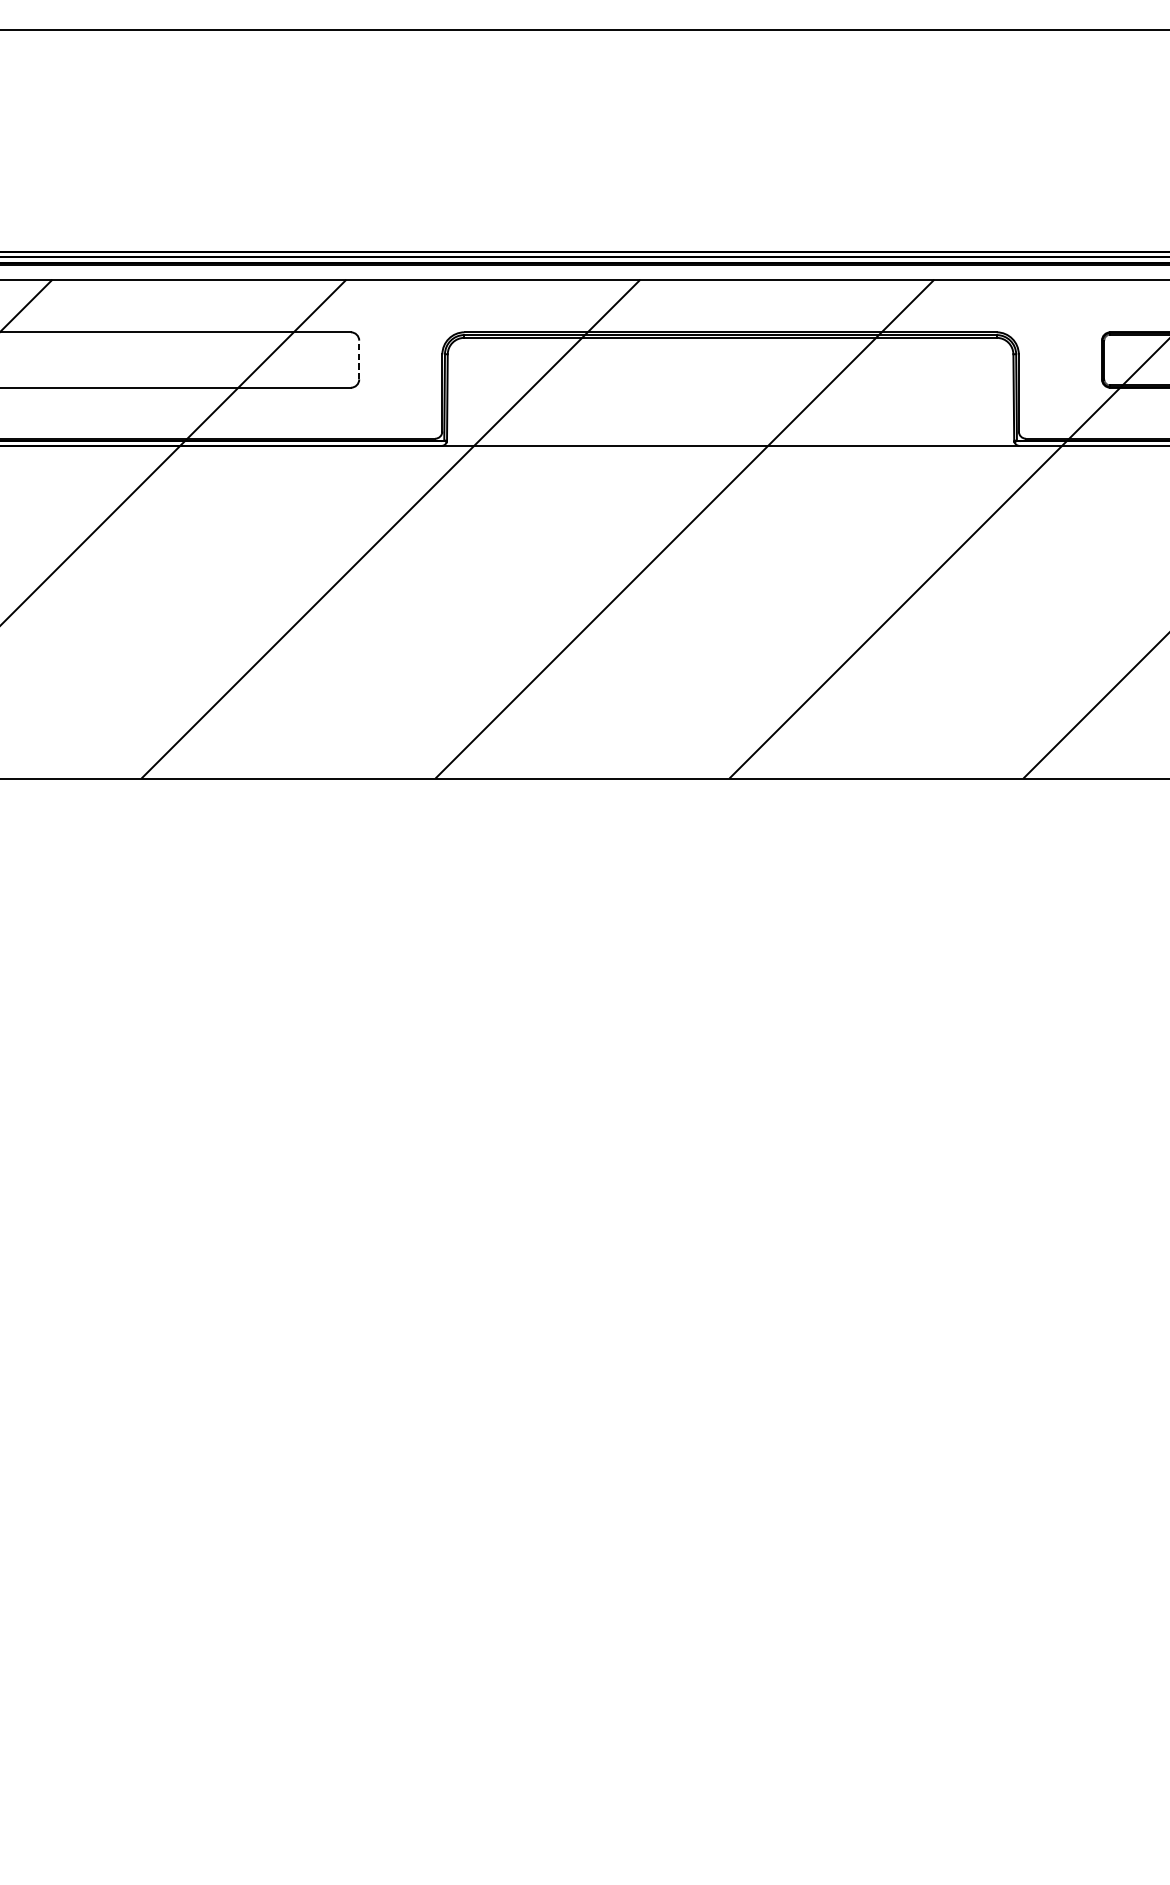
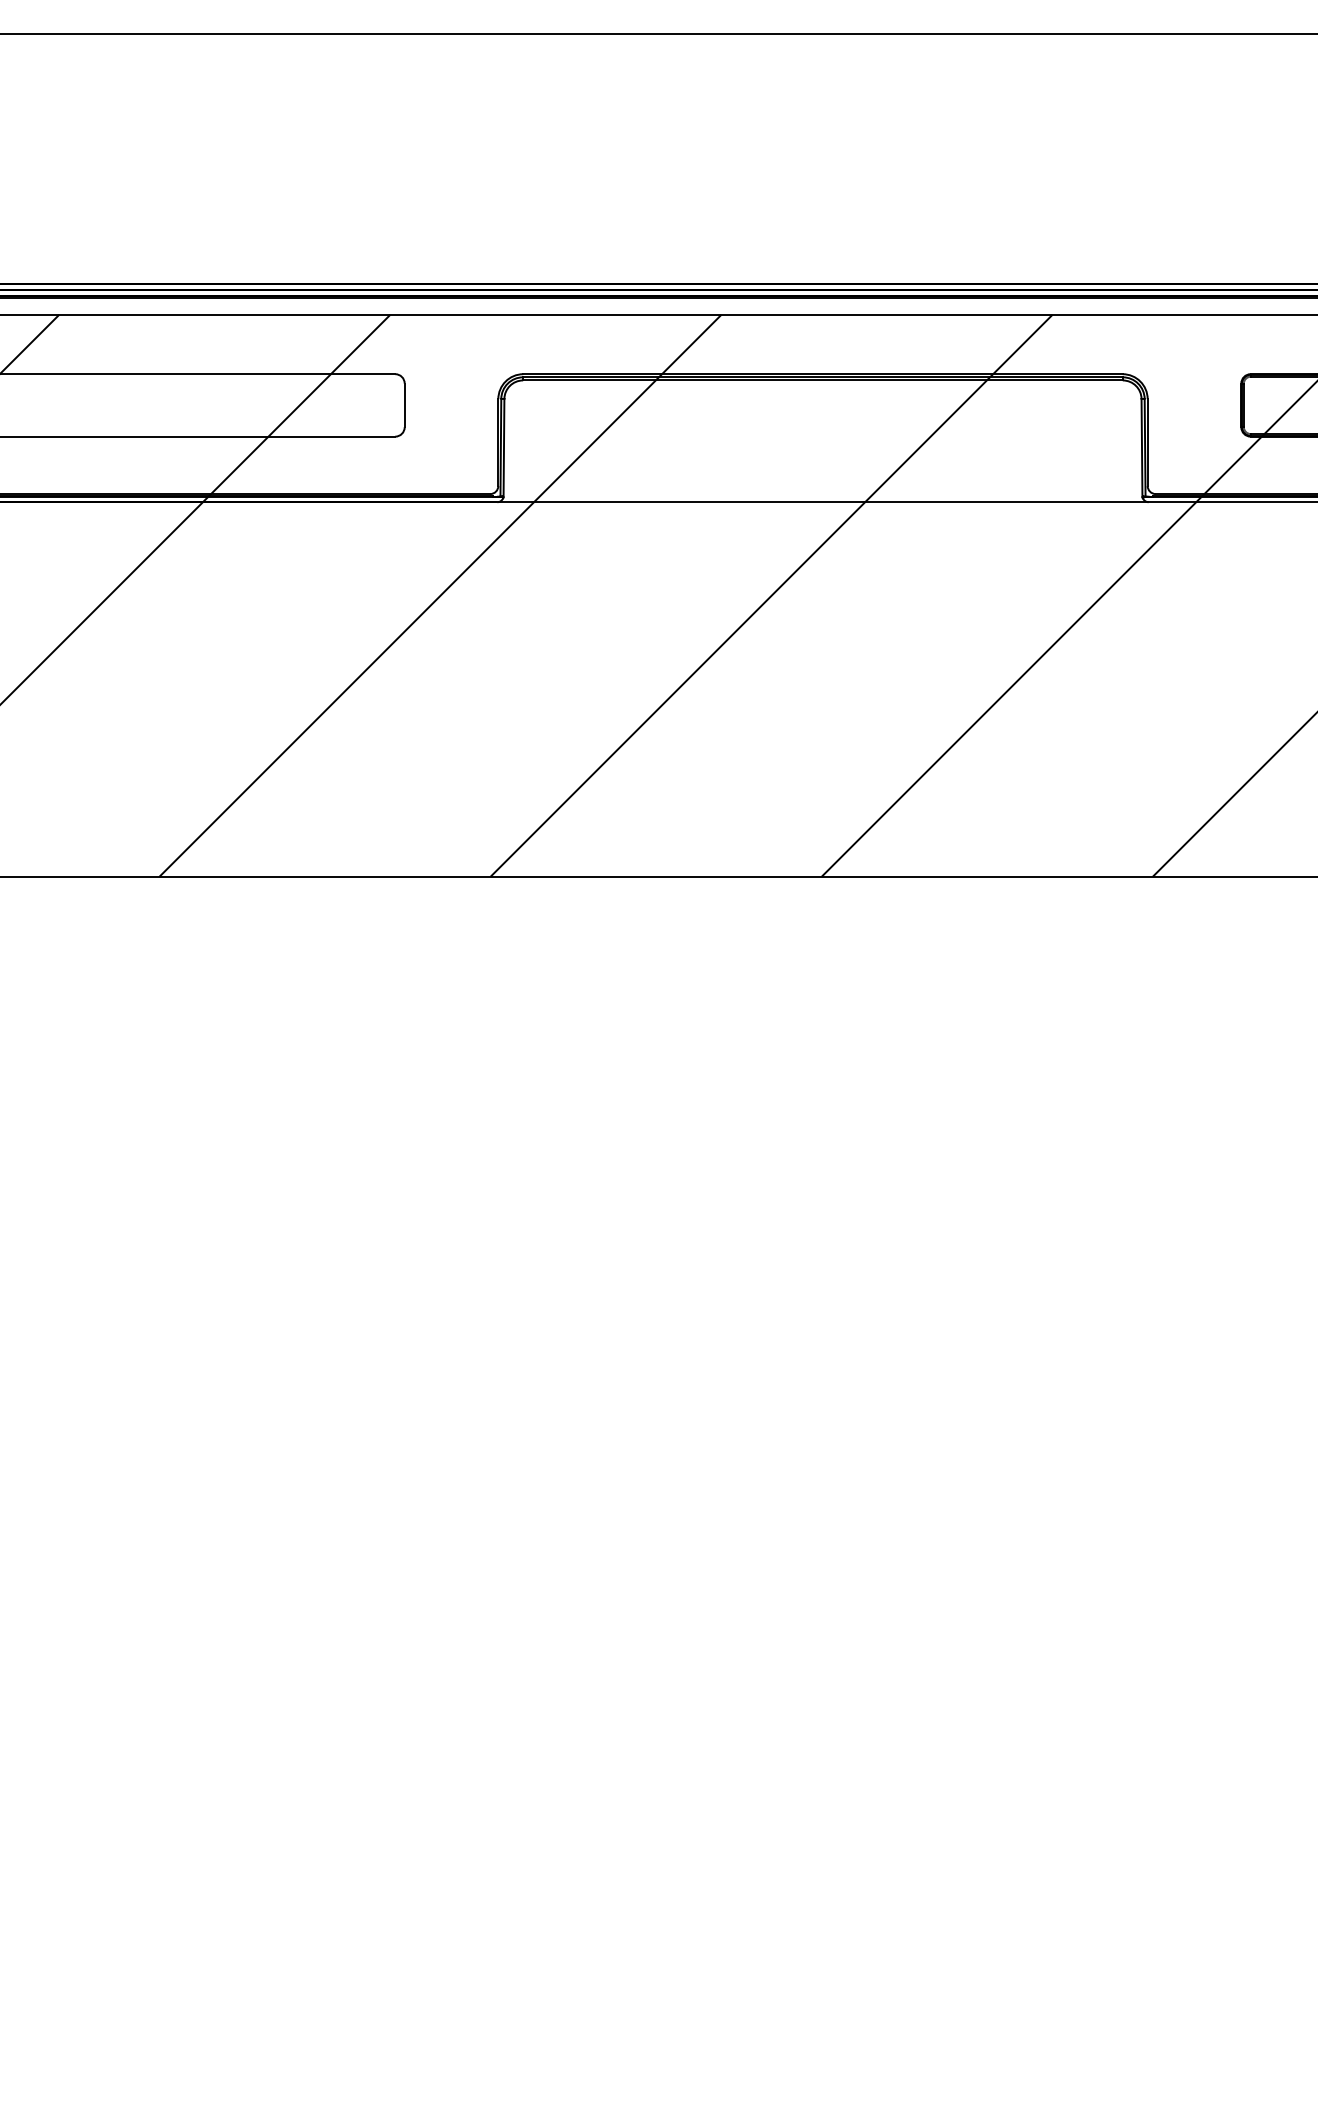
line: (359, 360) -> (404, 405), dashed -> solid

